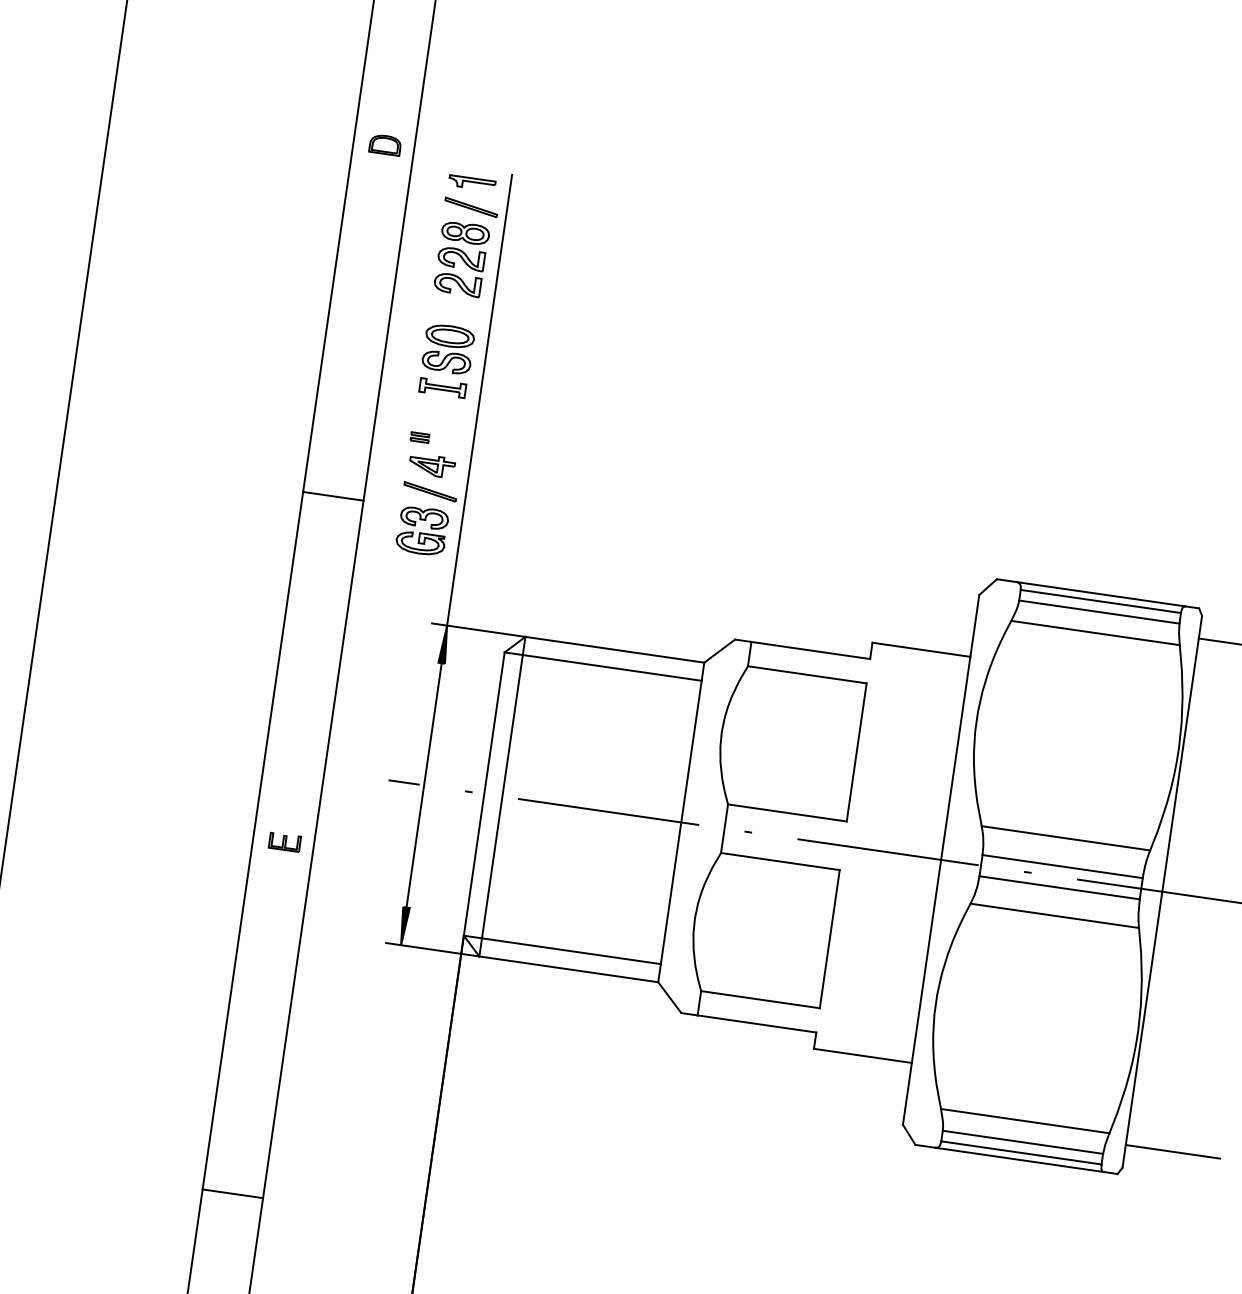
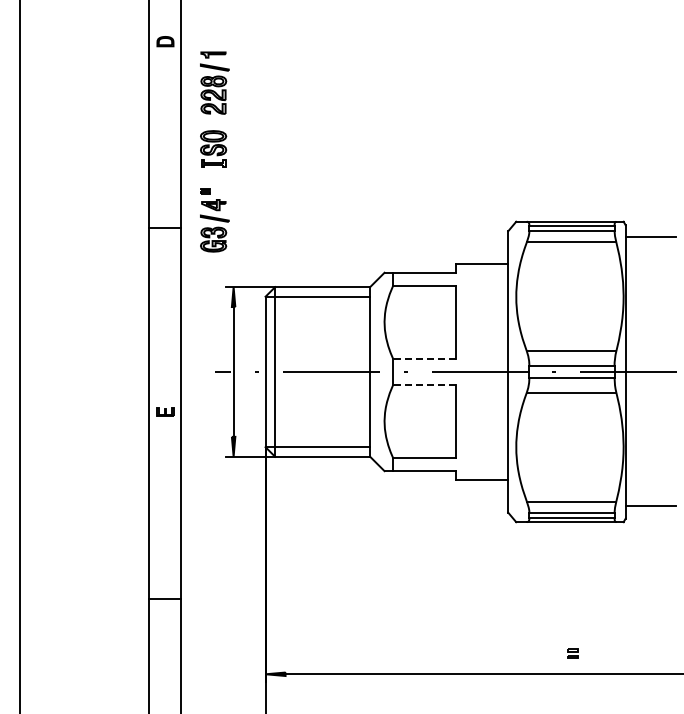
line: (479, 400) -> (233, 167), removed
line: (786, 813) -> (424, 359), solid -> dashed
line: (780, 860) -> (424, 384), solid -> dashed

